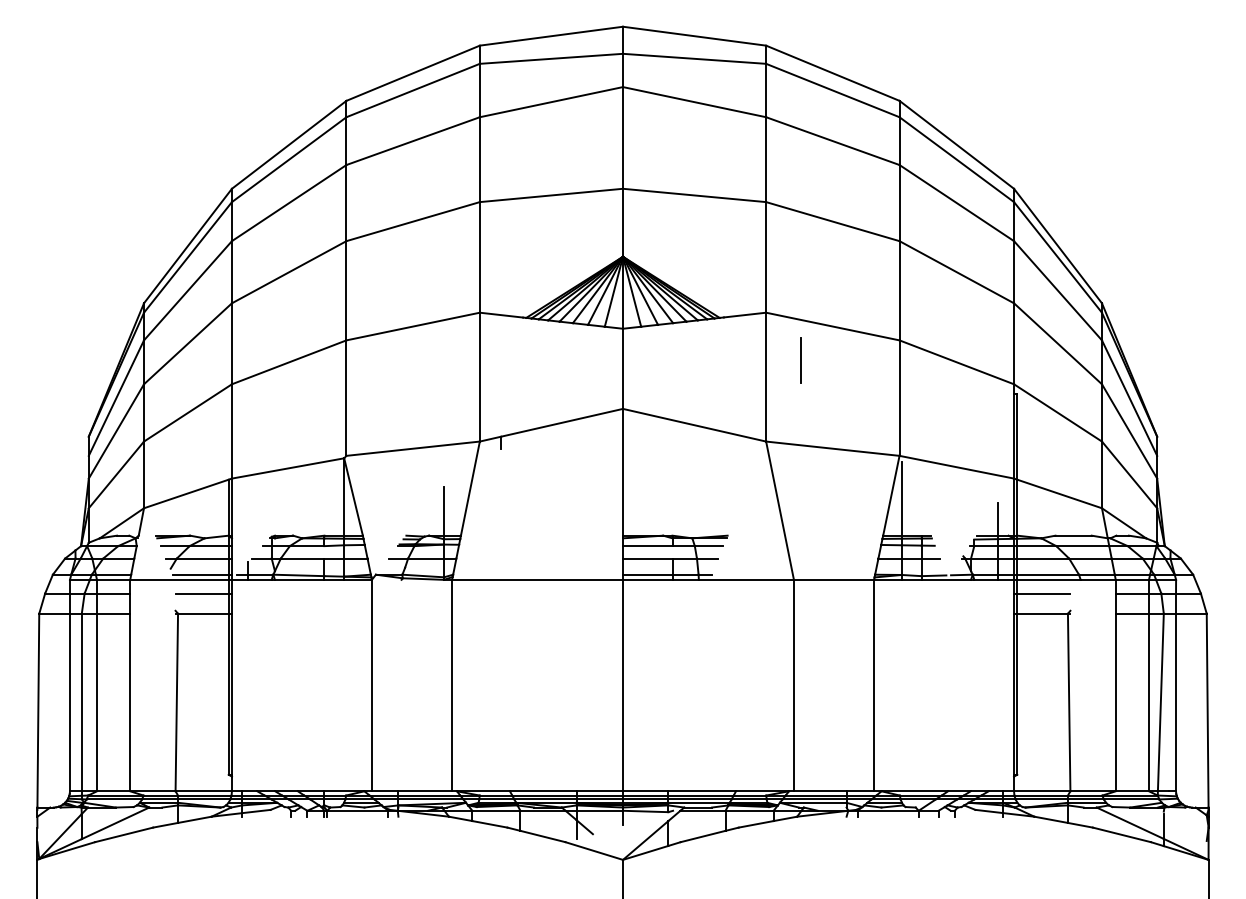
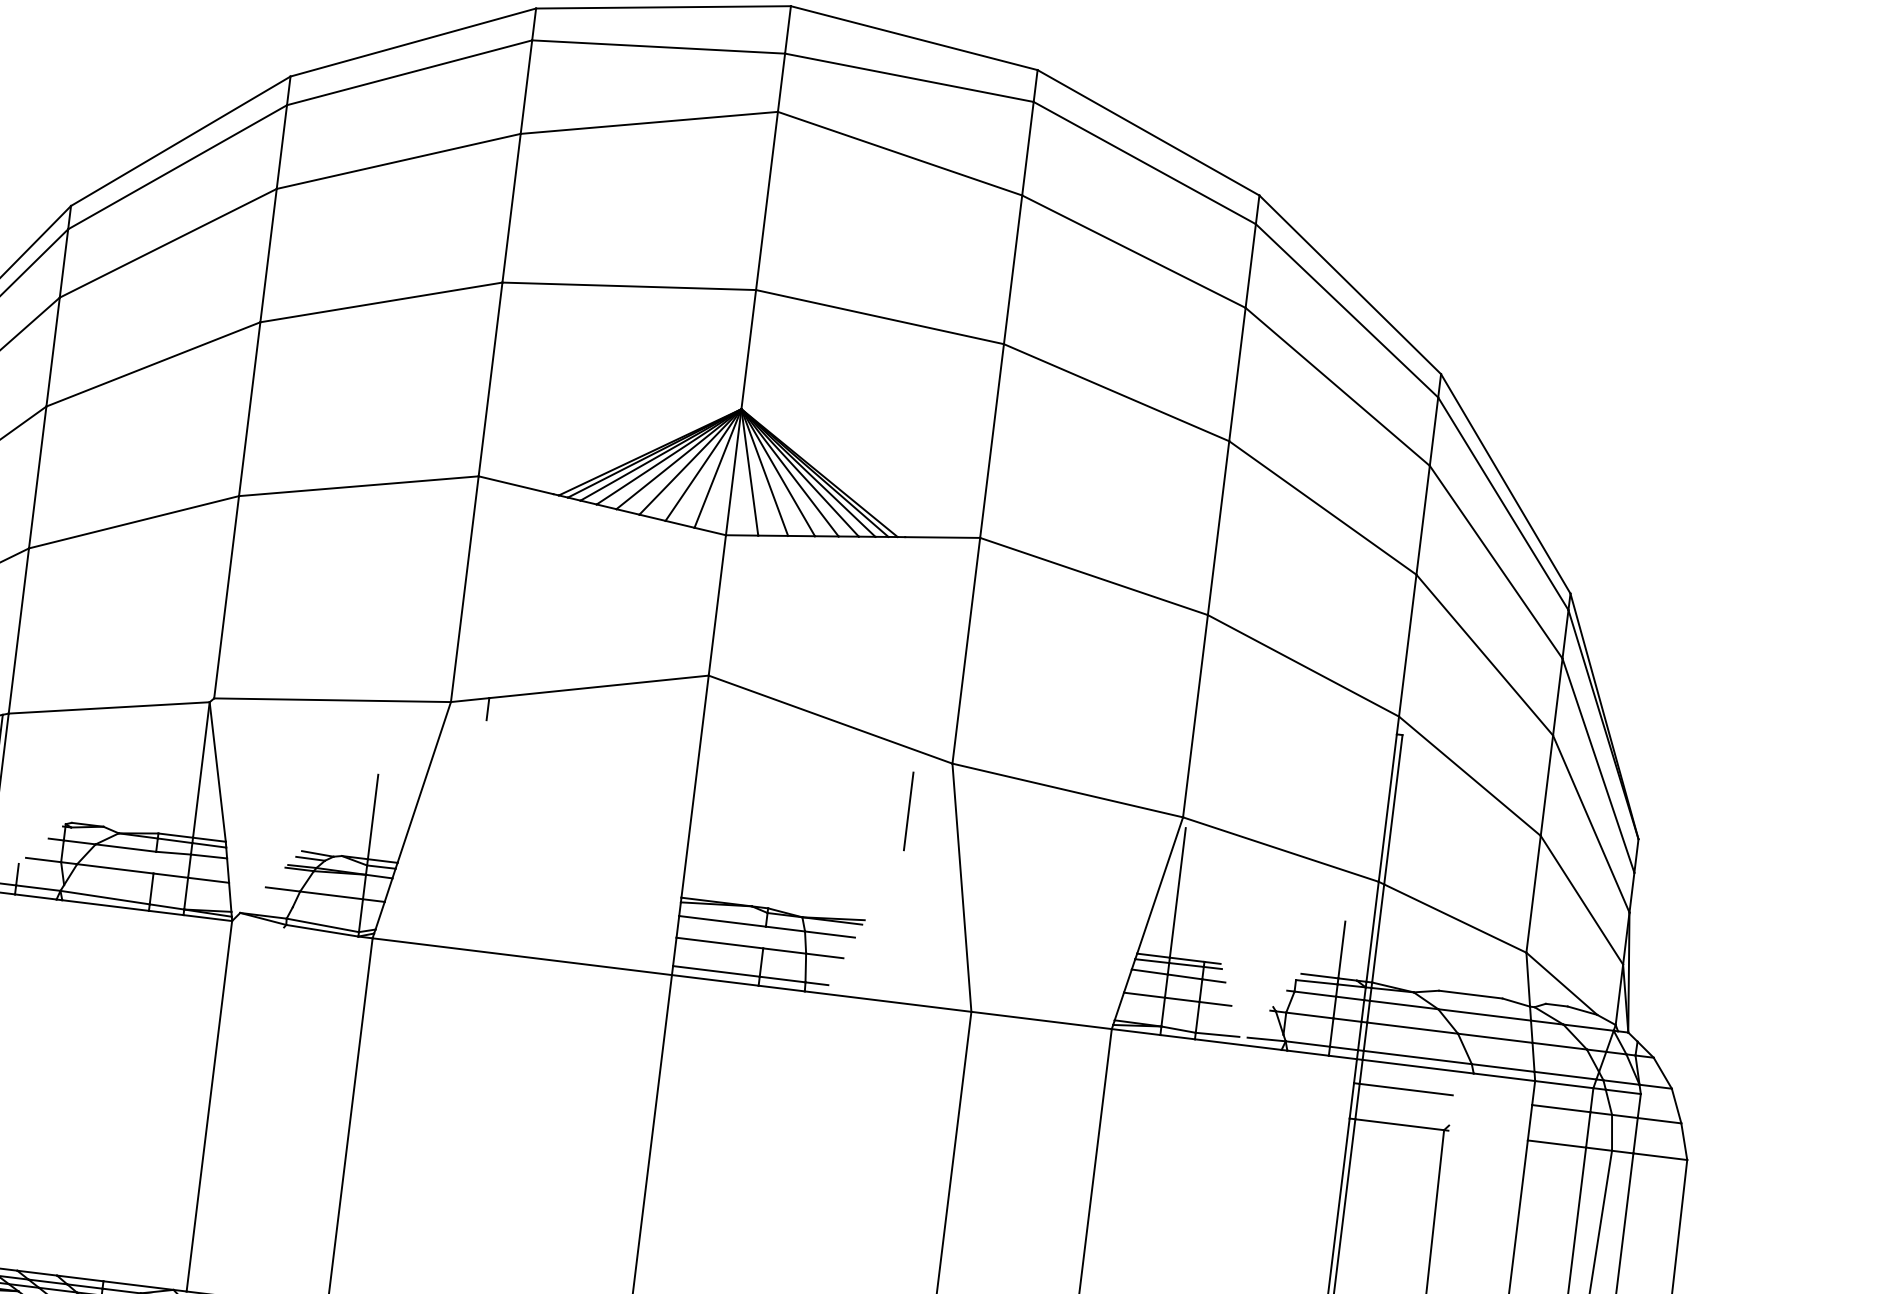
line: (800, 360) -> (908, 811), moved

